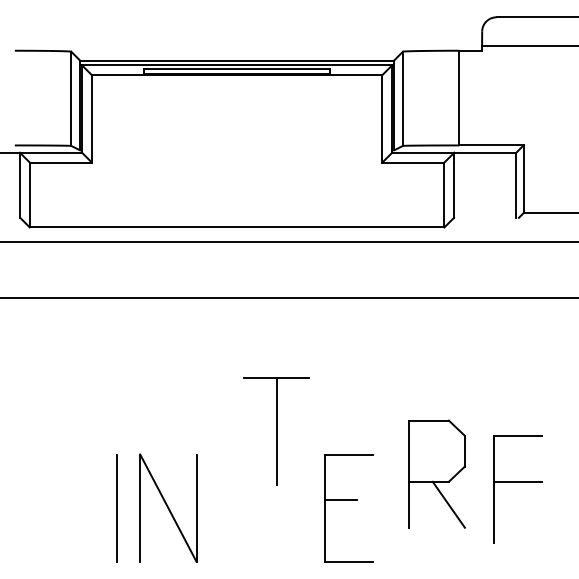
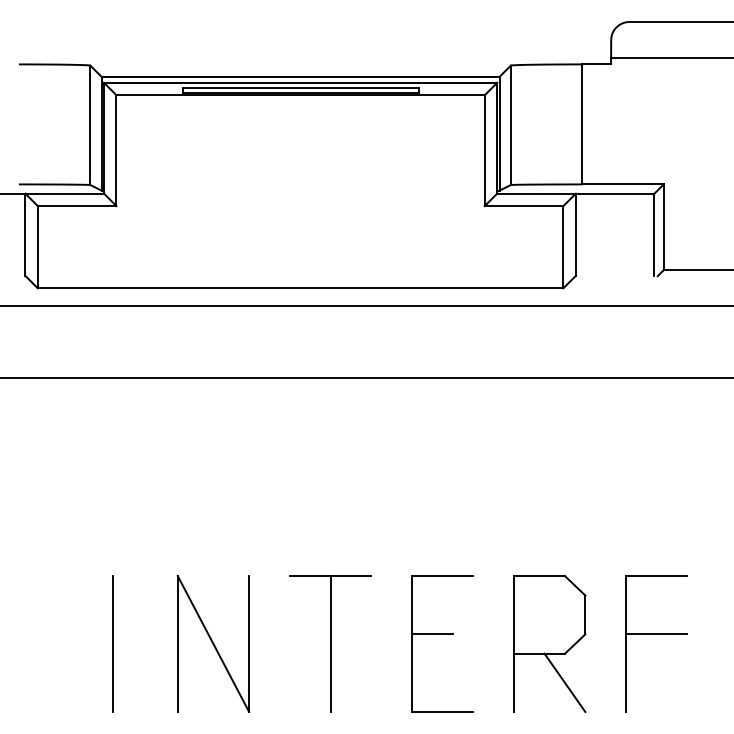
part: (276, 431) -> (330, 643), moved
part: (436, 473) -> (549, 643), moved
part: (517, 481) -> (656, 634), moved
line: (116, 507) -> (112, 643), moved

